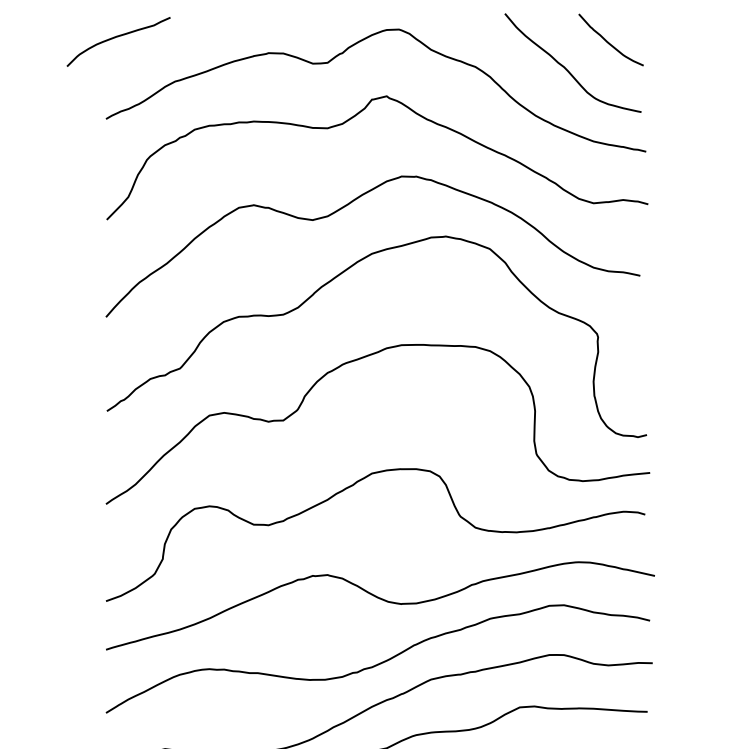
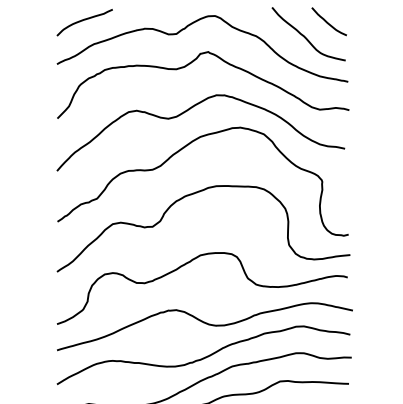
curve: (118, 37) -> (84, 20), moved

